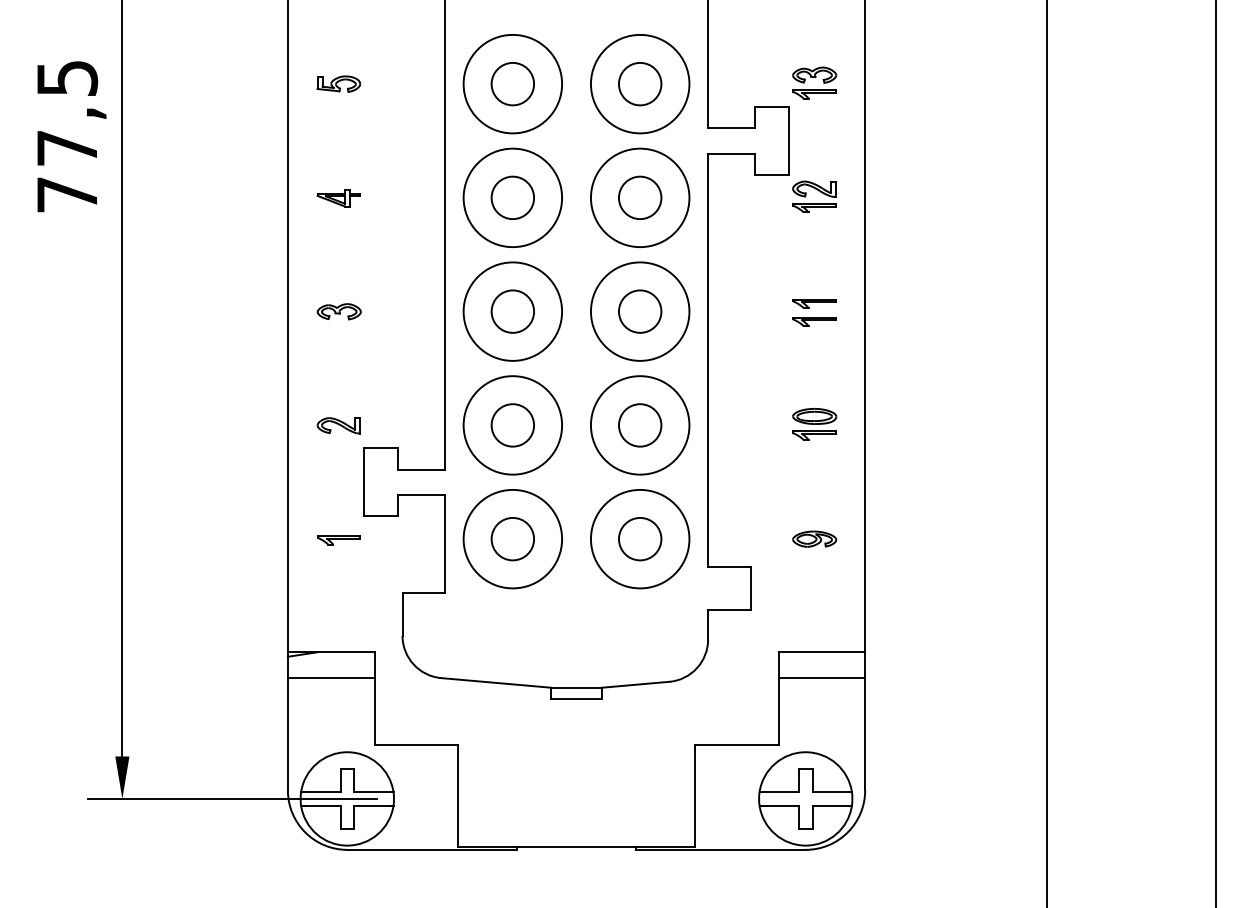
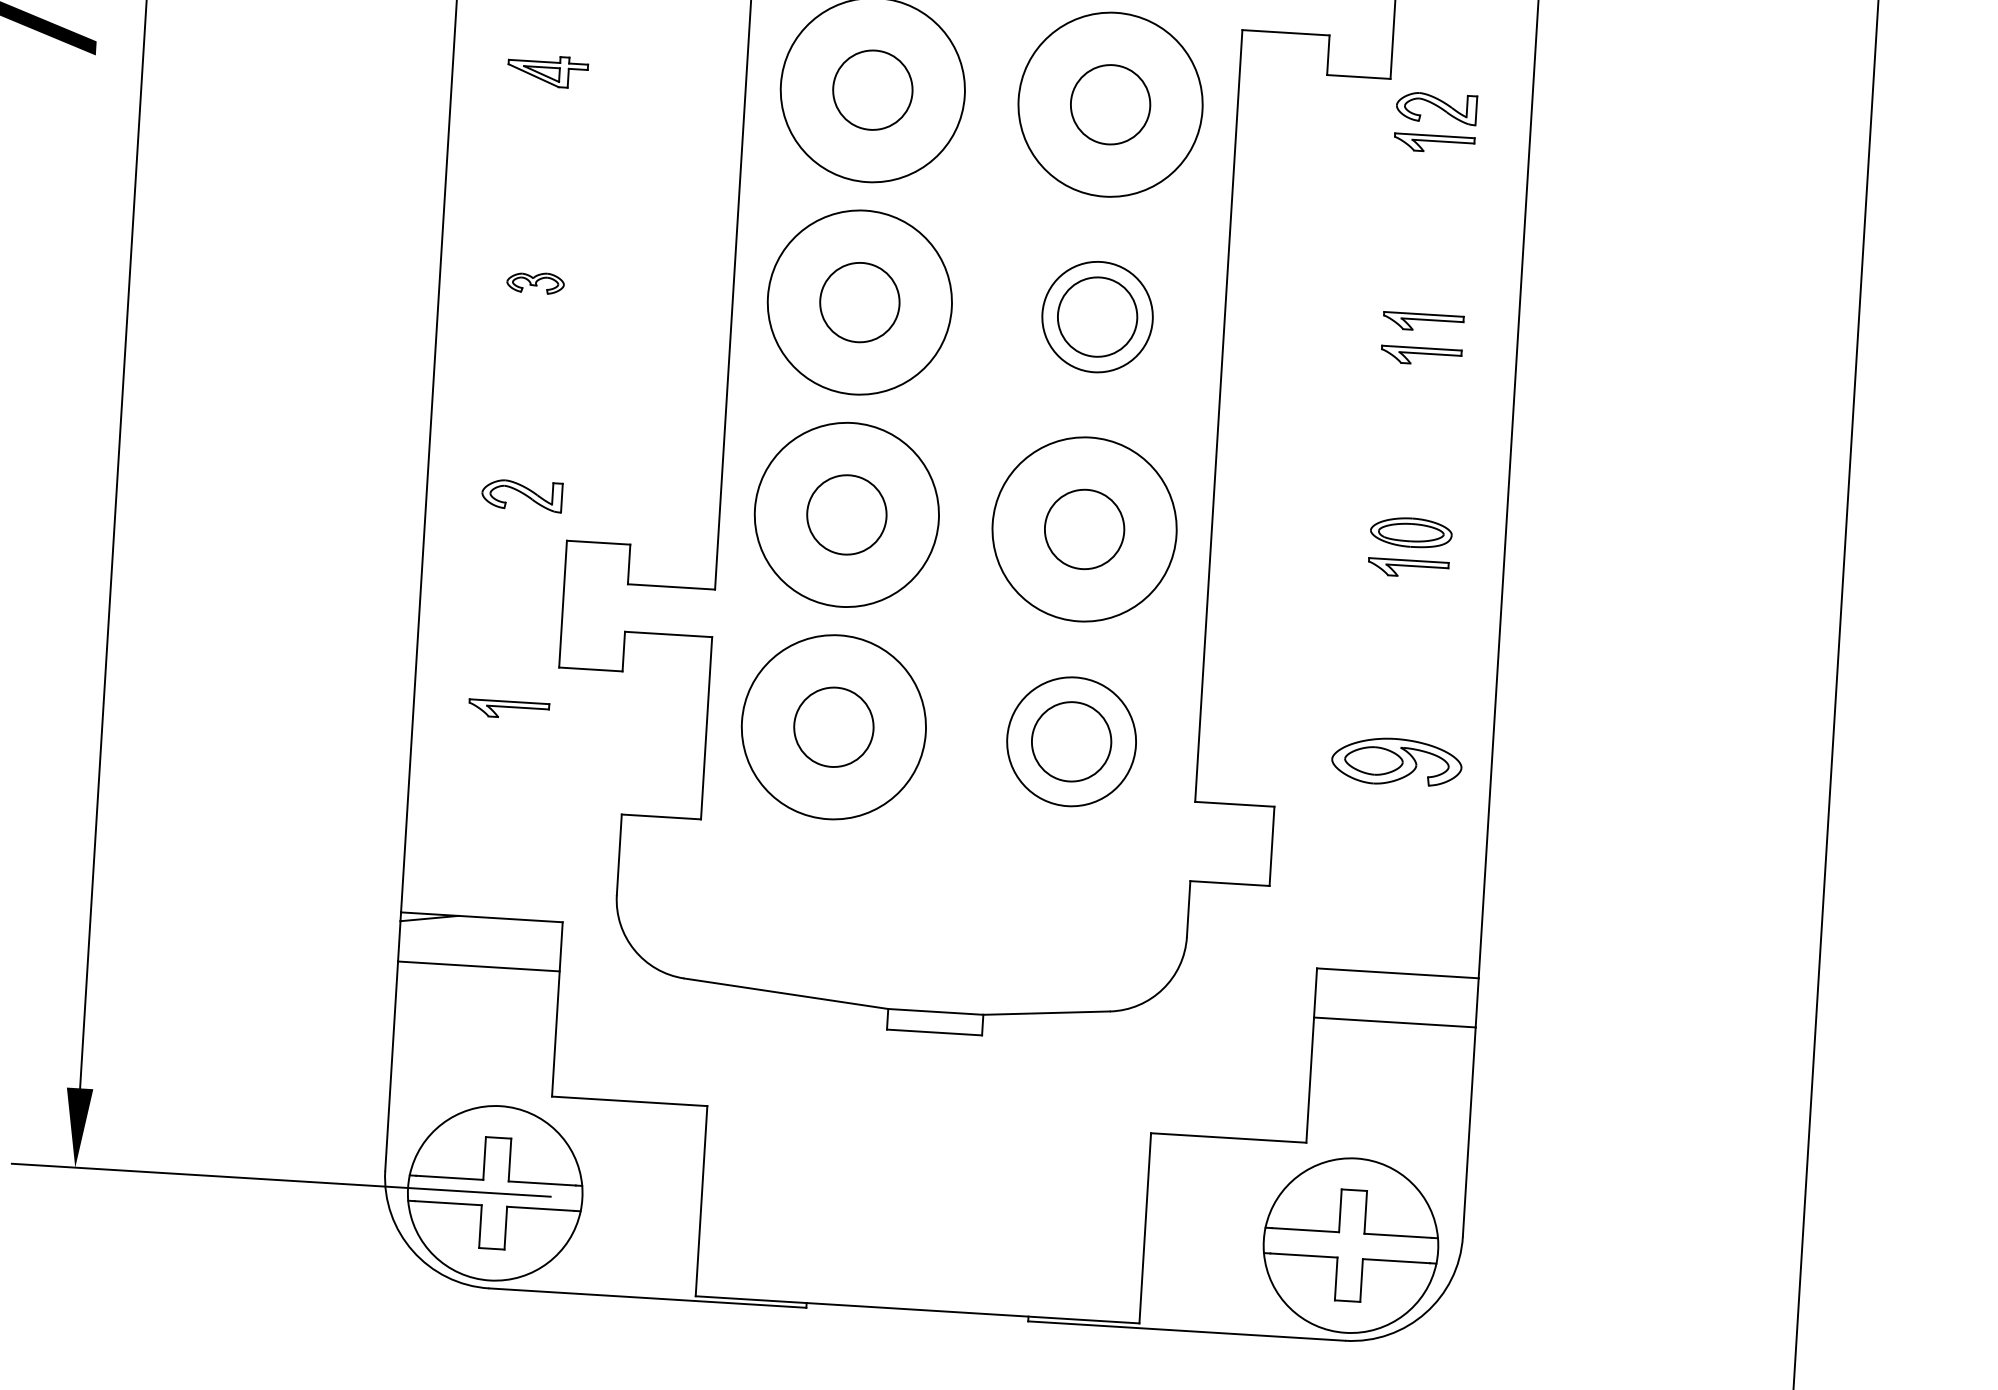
part: (338, 311) -> (534, 282), size x0.7
circle: (639, 311) -> (1096, 316), size x0.6
circle: (639, 538) -> (1070, 740), size x0.7
part: (814, 538) -> (1397, 760), size x1.6

